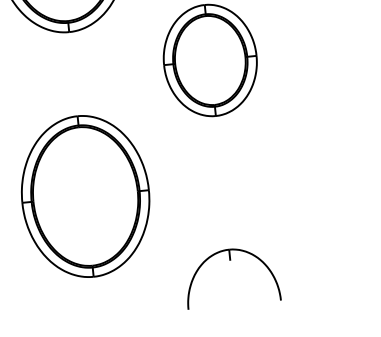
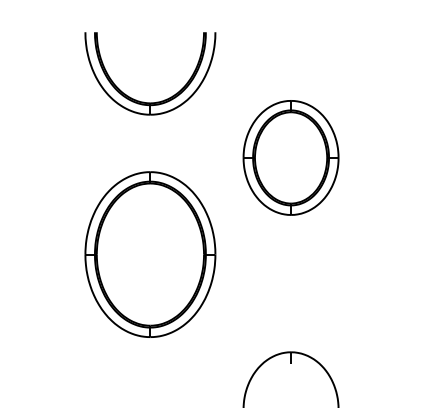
part: (85, 196) -> (150, 254), moved

